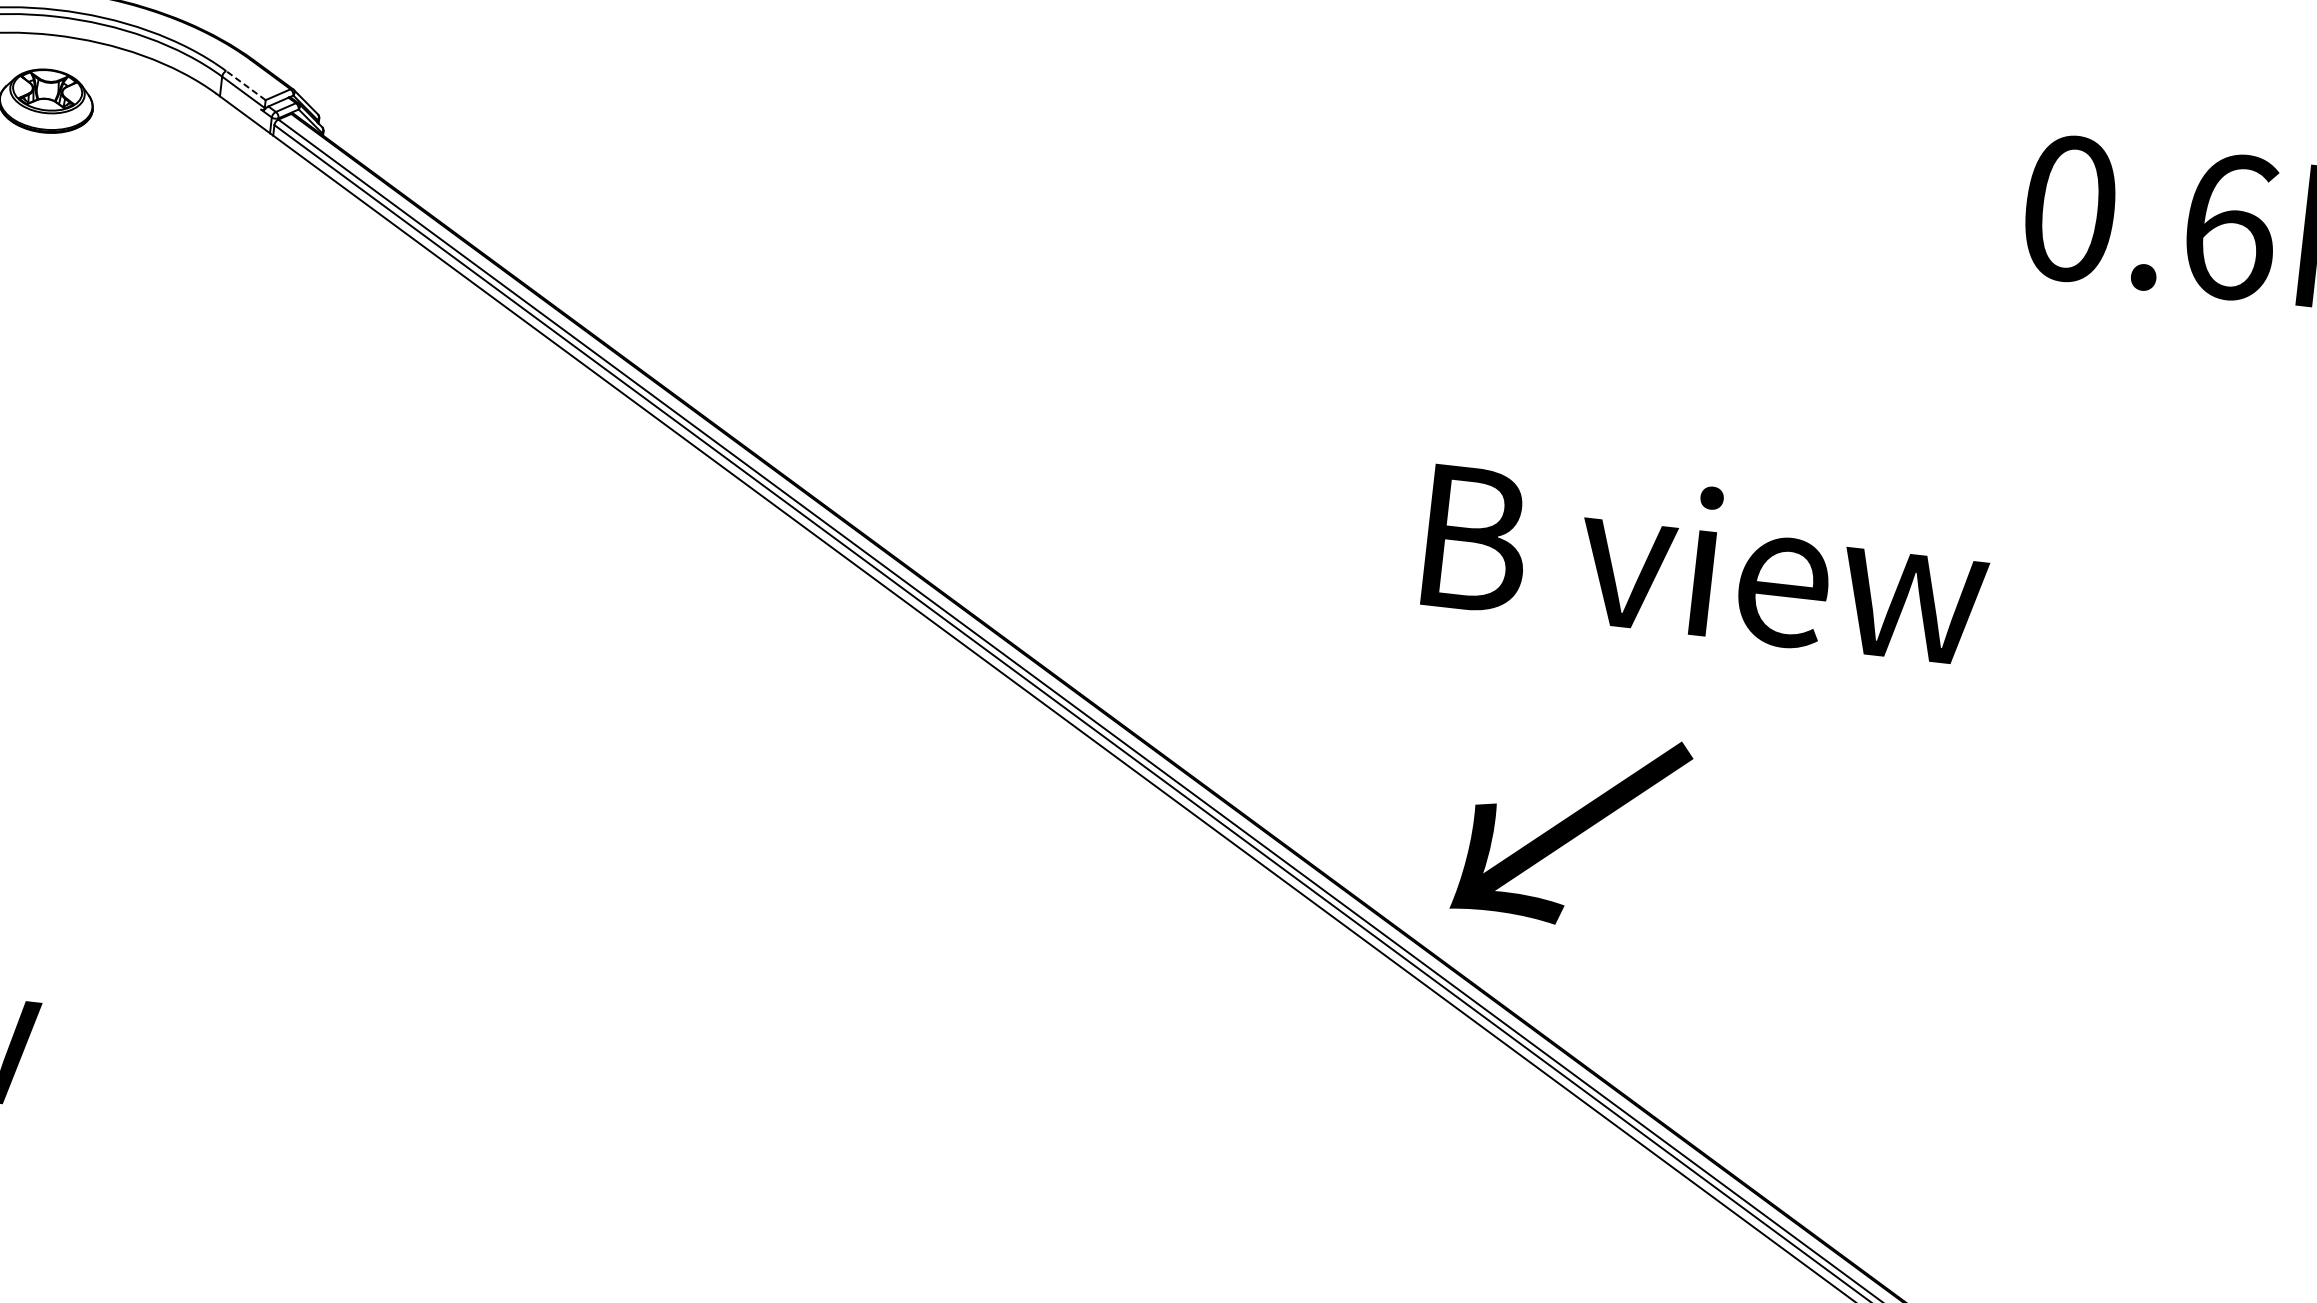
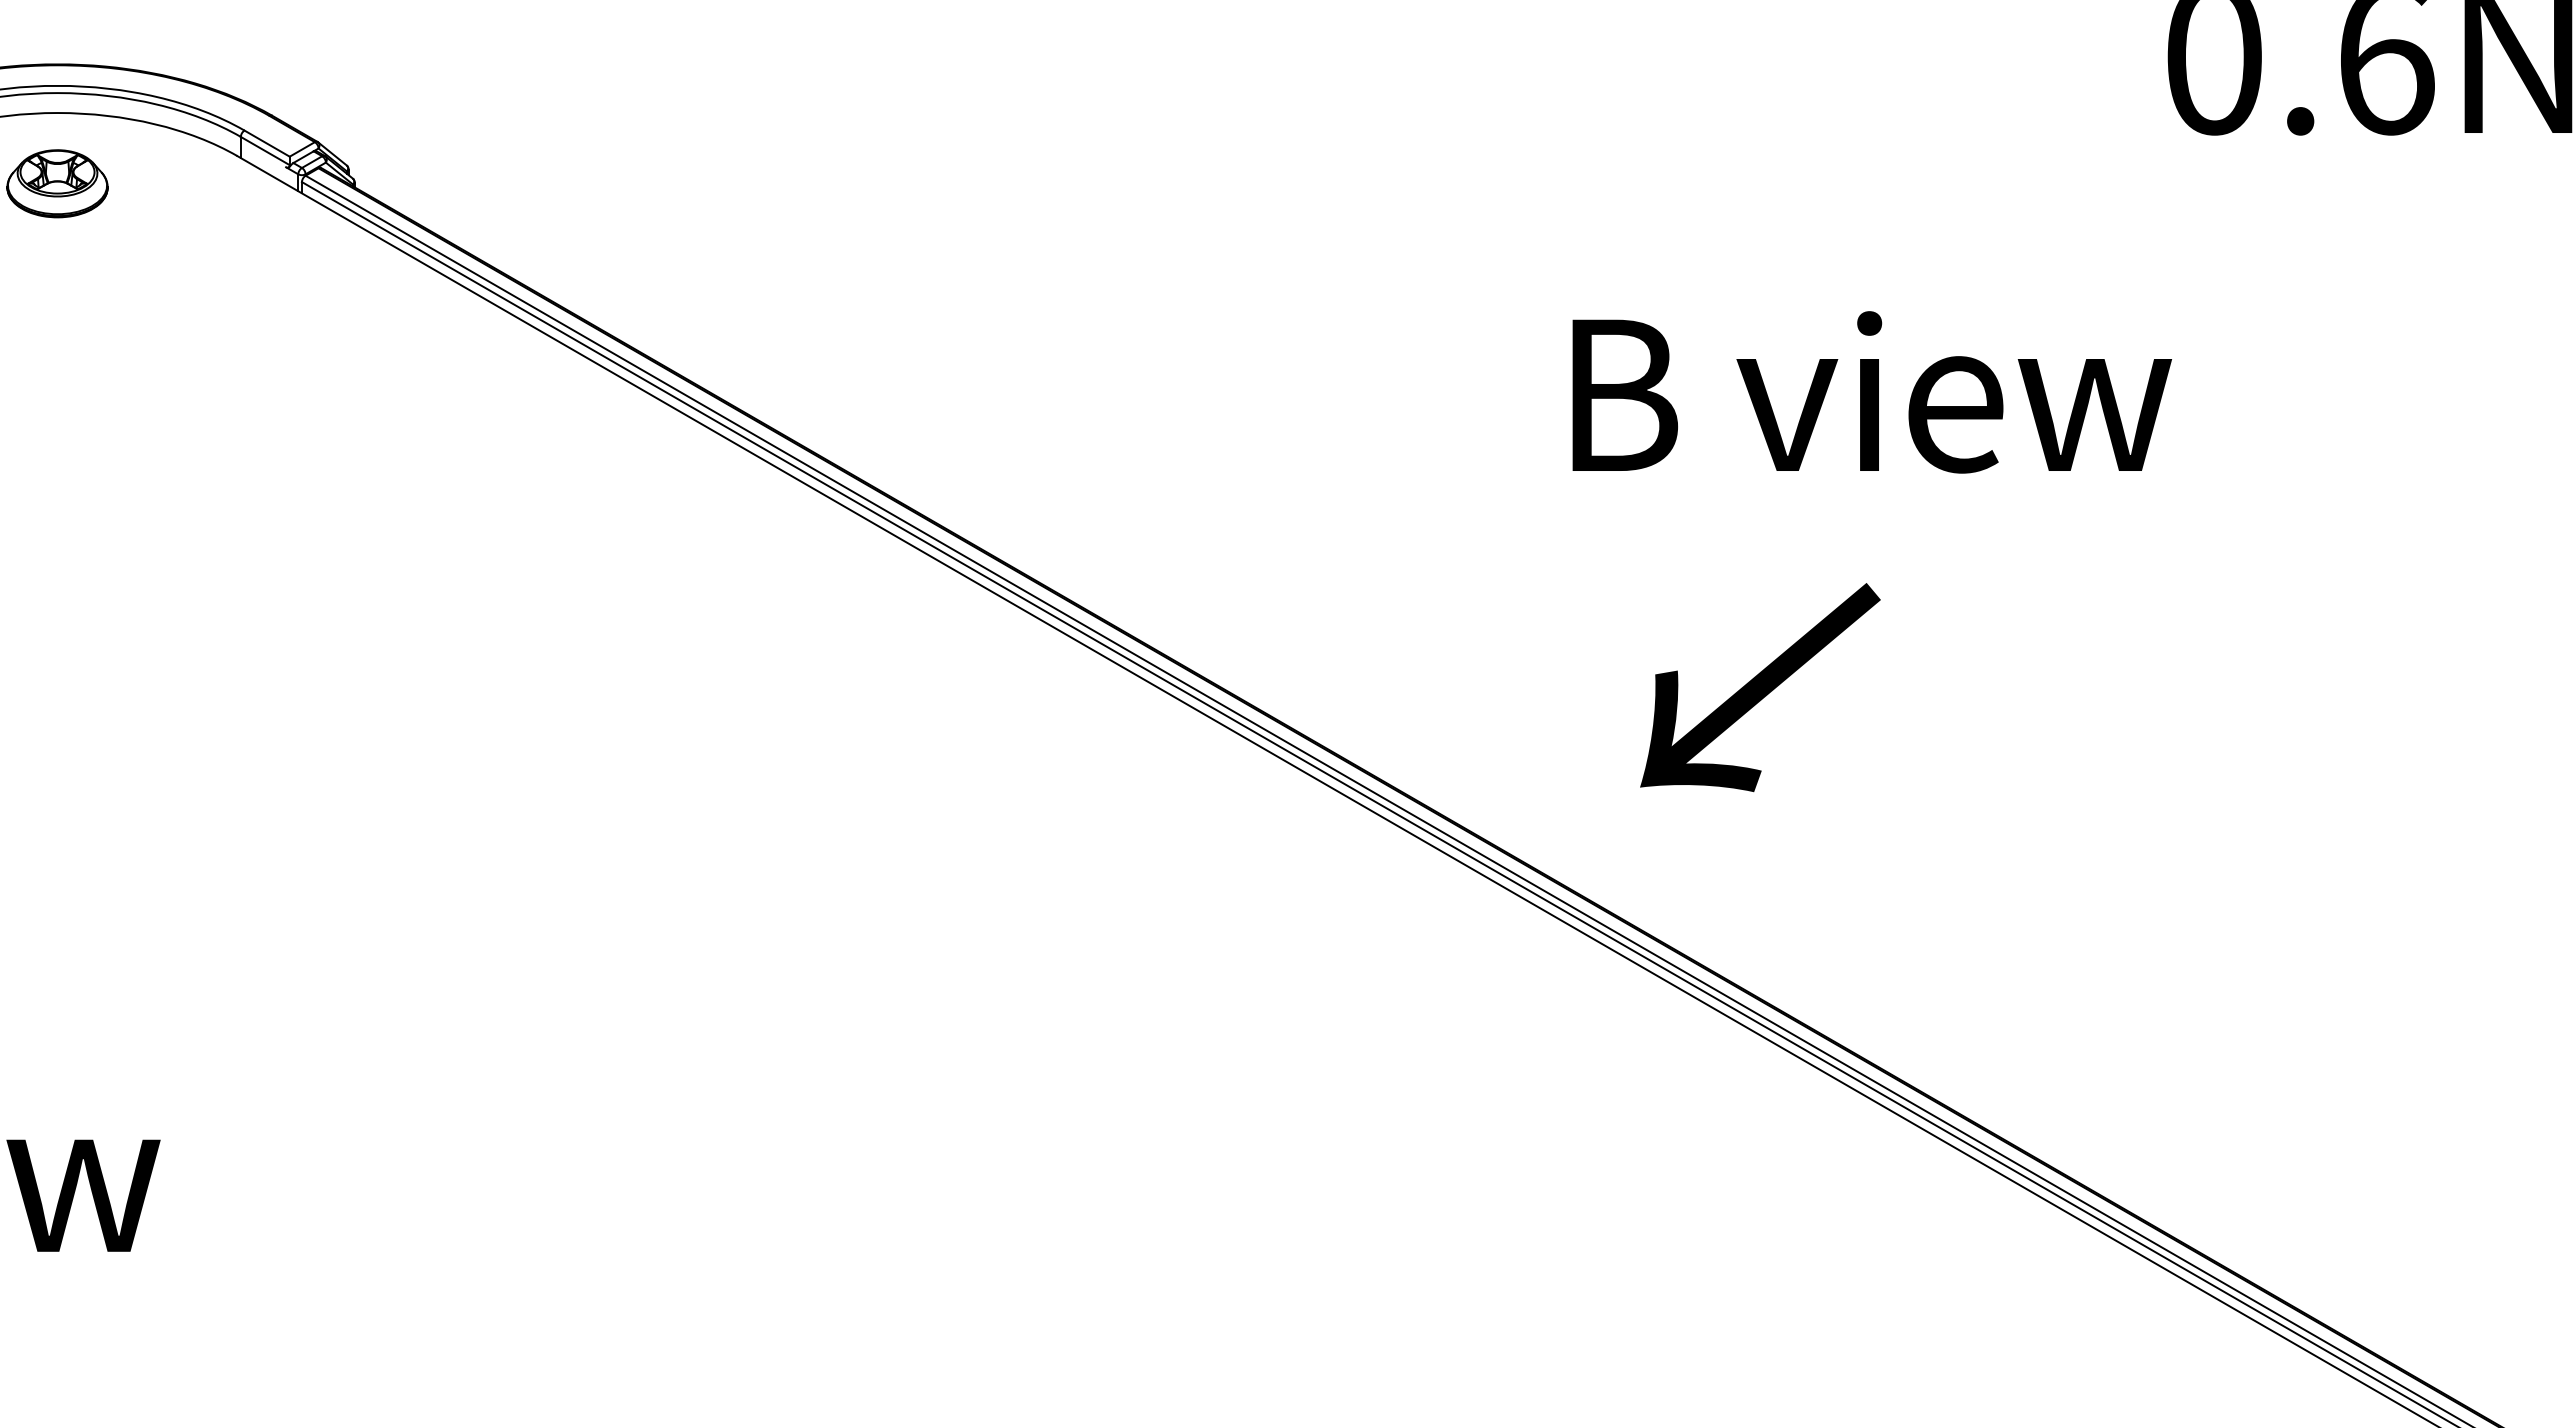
line: (245, 85) -> (266, 143), dashed -> solid
text: (1706, 562) -> (1871, 392), moved
text: (1572, 827) -> (1760, 687), moved

